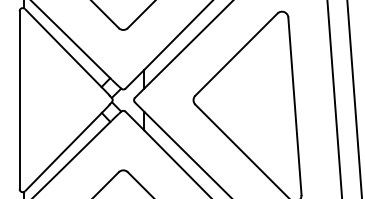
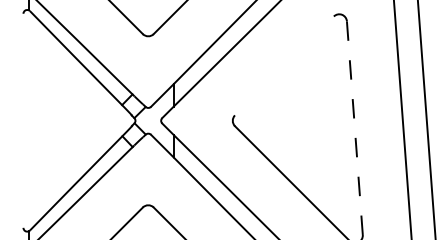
line: (236, 54) -> (284, 65), removed
line: (19, 100) -> (23, 121), removed
line: (294, 106) -> (354, 128), solid -> dashed

